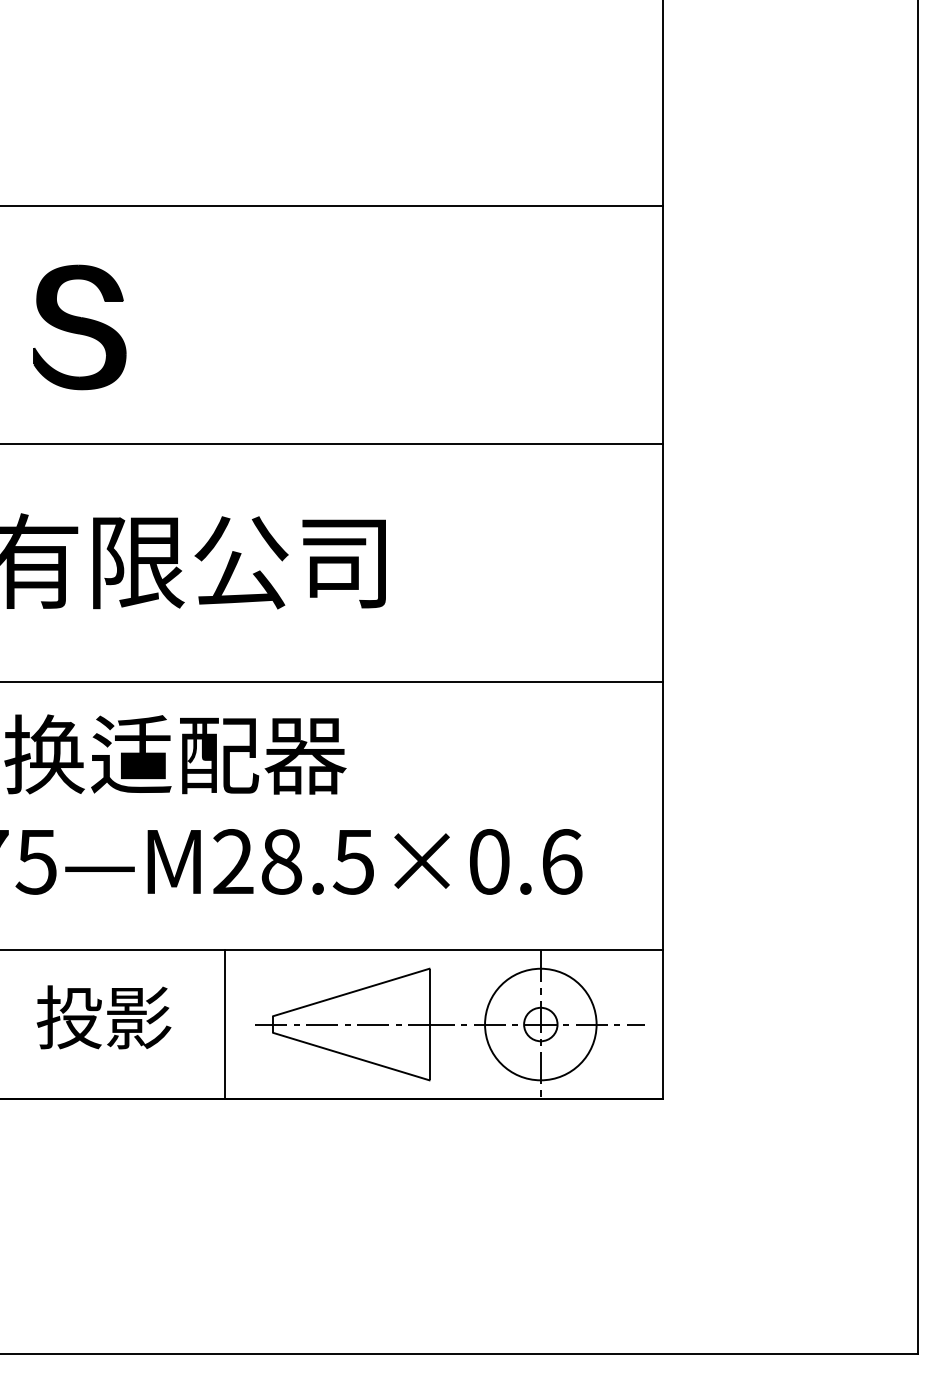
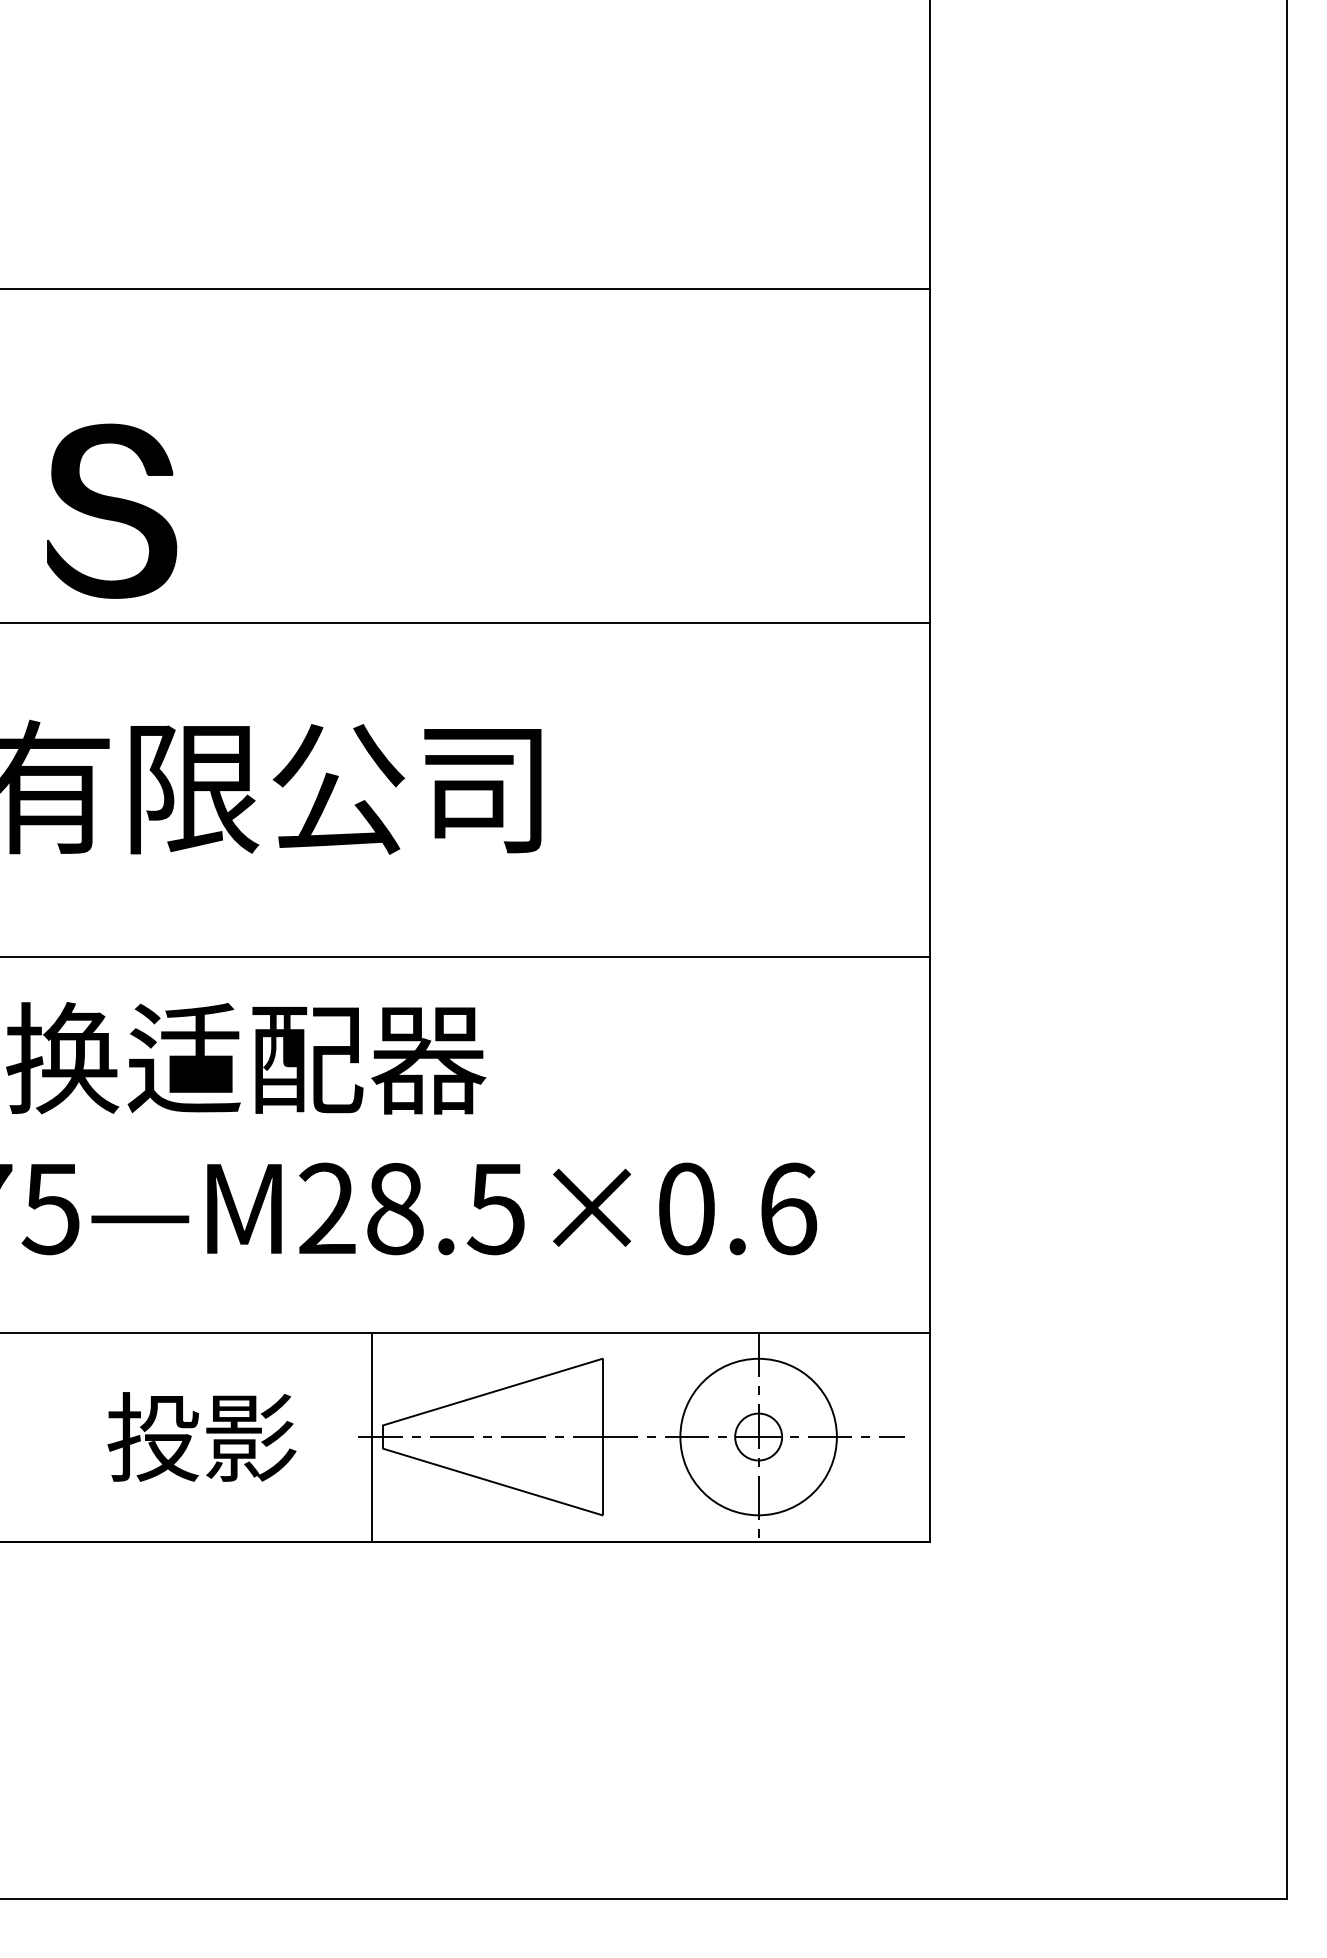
part: (80, 326) -> (112, 510), moved
text: (103, 1017) -> (201, 1436), moved
line: (224, 1024) -> (371, 1436), moved

